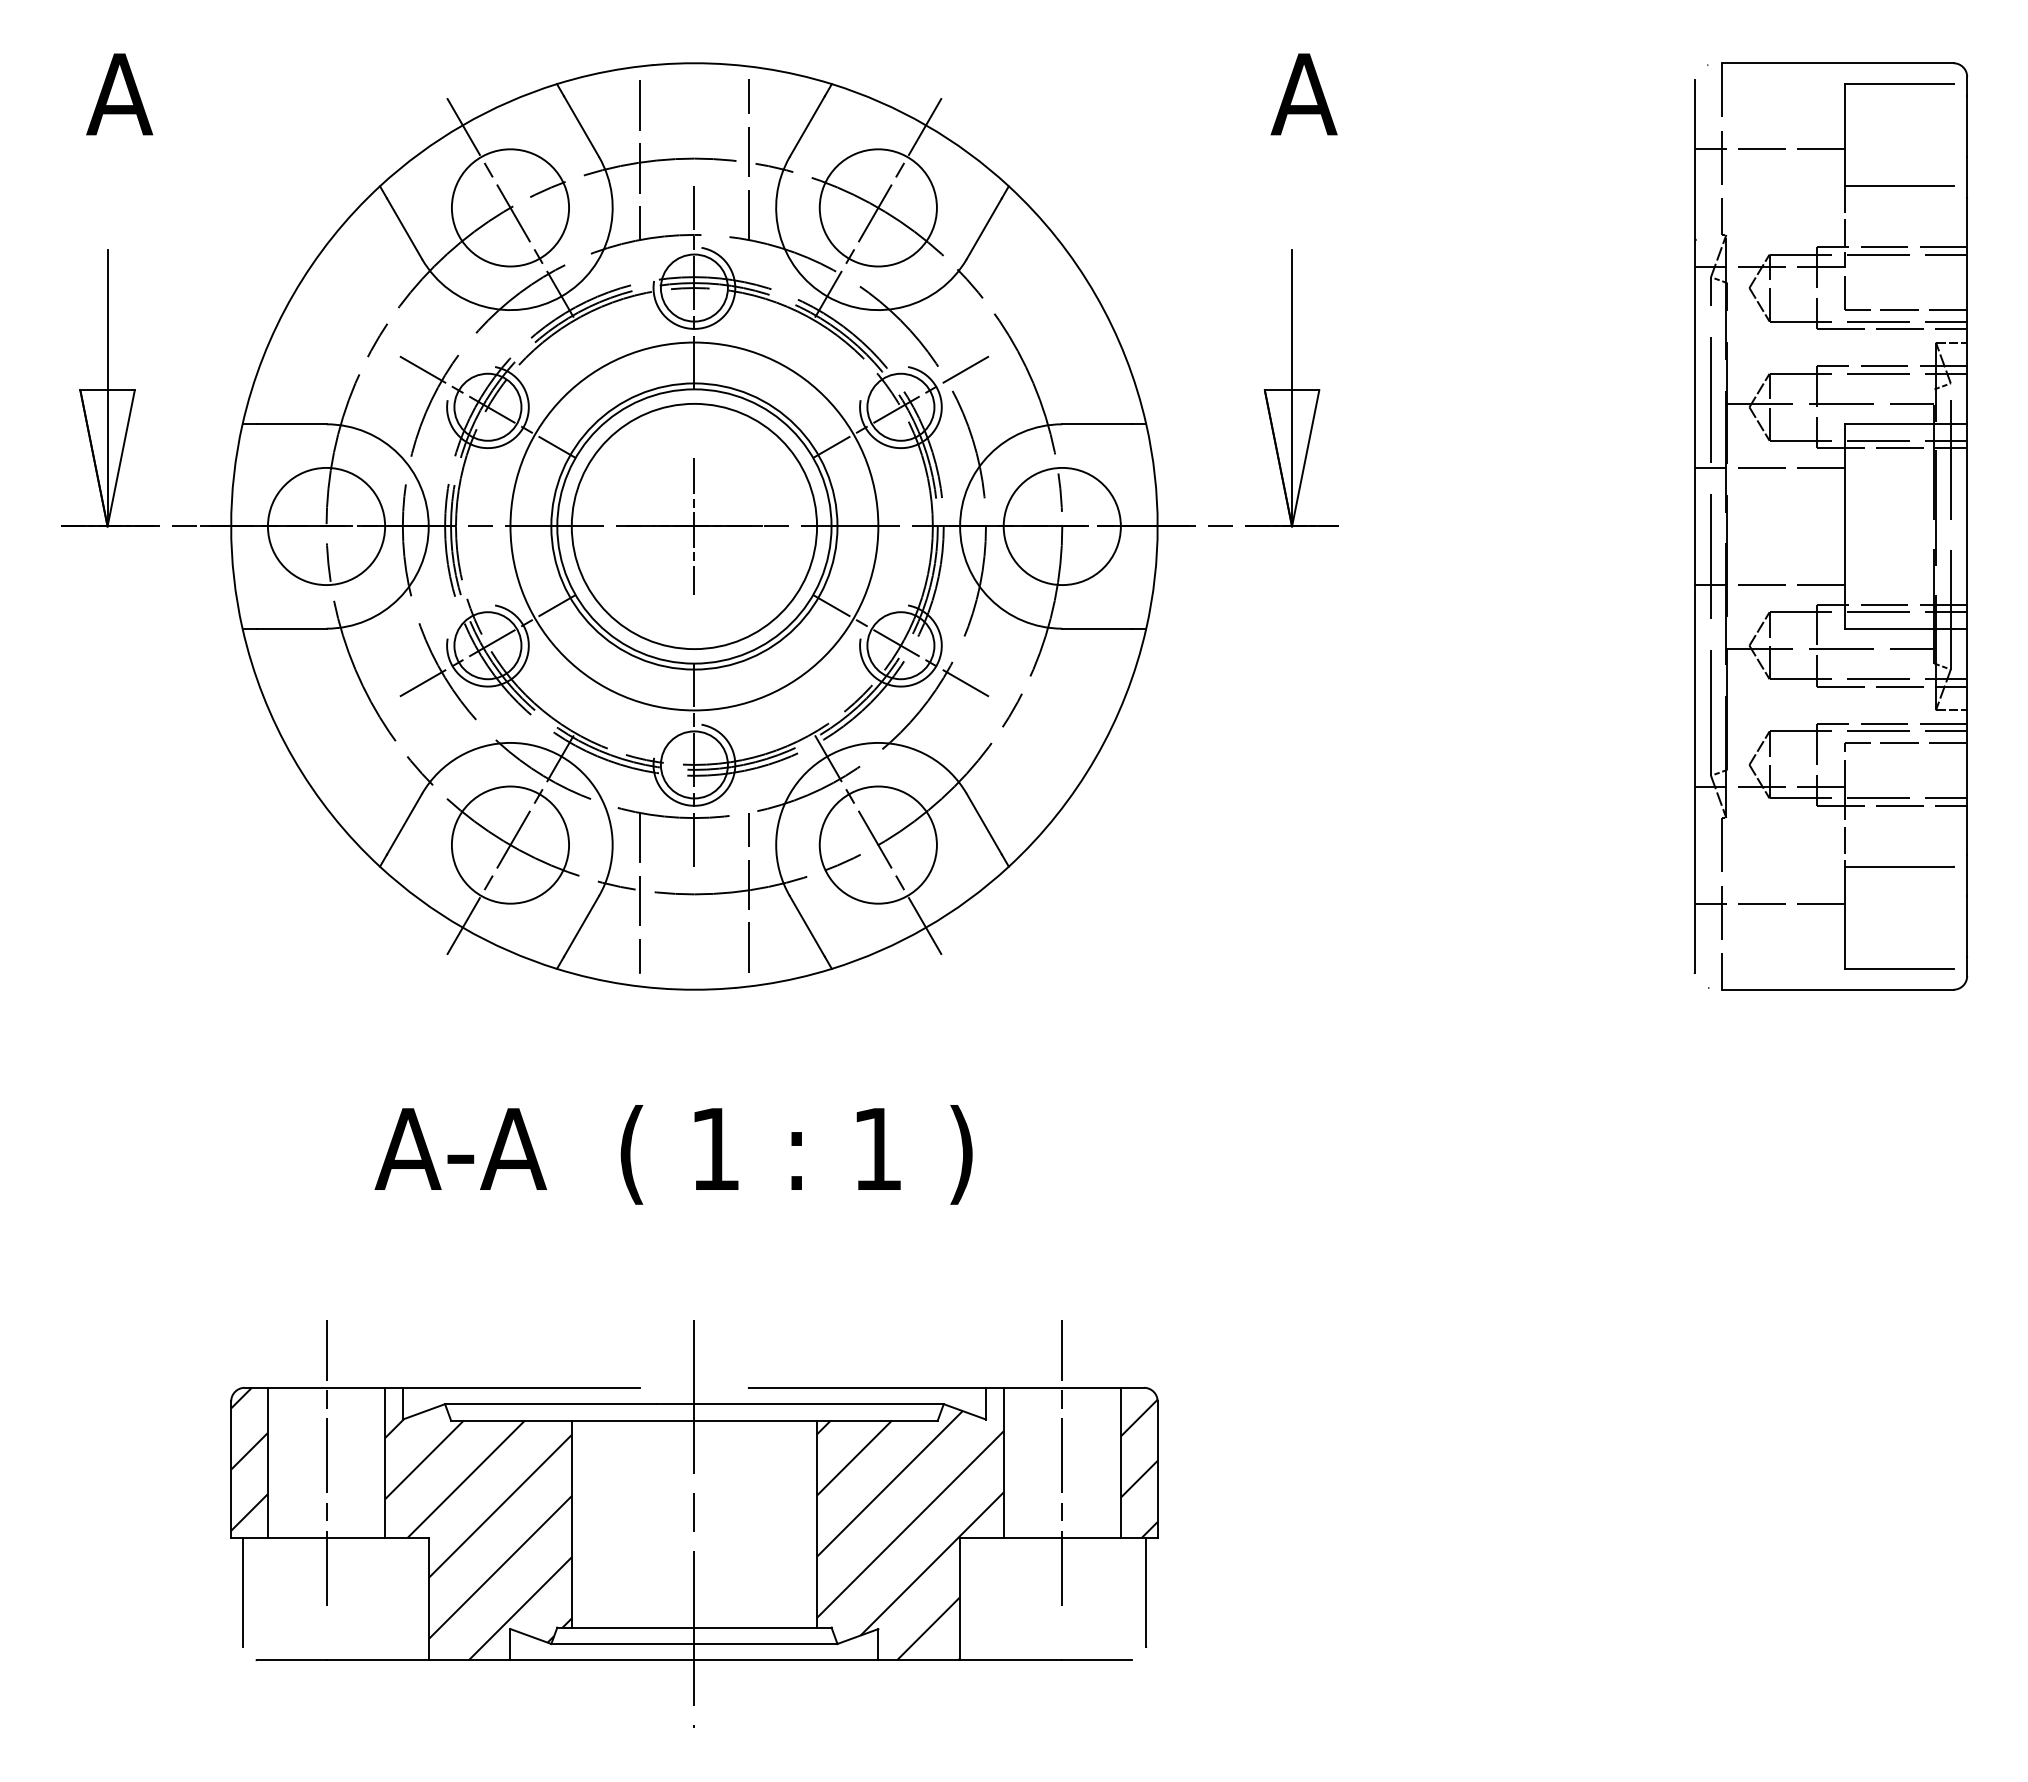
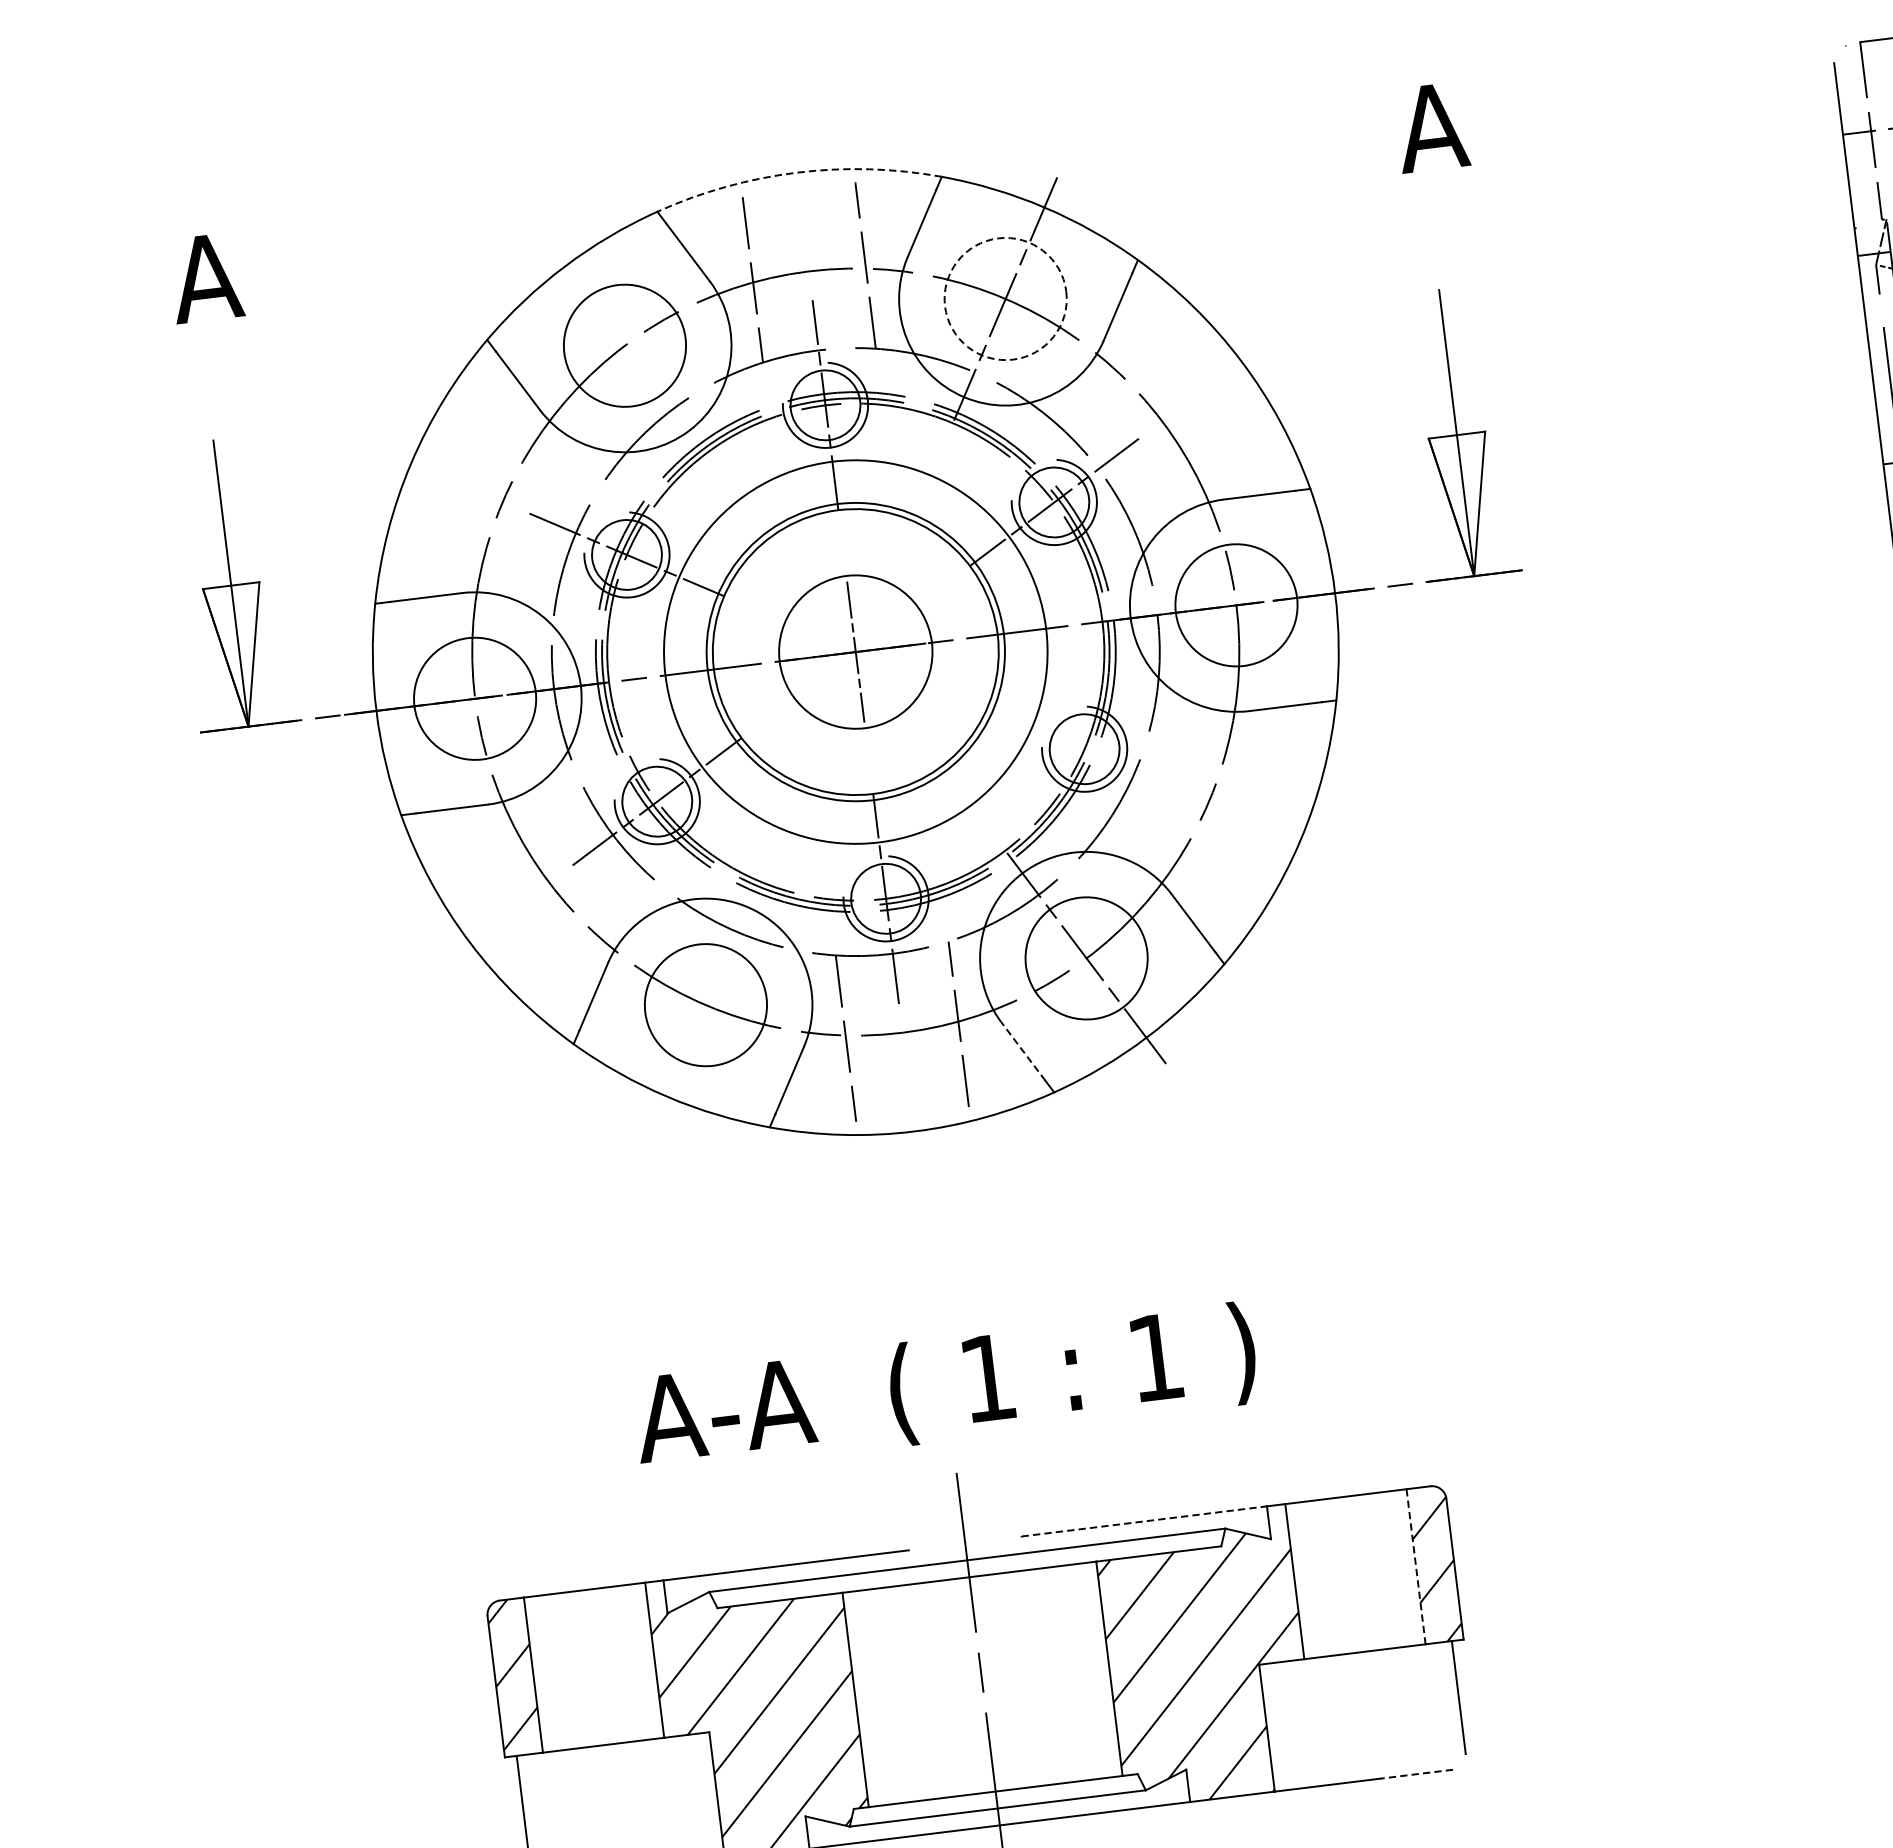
arc: (694, 63) -> (797, 172), solid -> dashed
line: (510, 207) -> (624, 345), removed
circle: (877, 207) -> (1004, 298), solid -> dashed
circle: (694, 526) -> (855, 652), size x0.6
line: (900, 645) -> (1084, 749), removed
line: (510, 844) -> (705, 1004), removed
line: (807, 926) -> (1023, 1051), solid -> dashed
text: (673, 1154) -> (945, 1389), moved
line: (867, 1387) -> (1144, 1521), solid -> dashed
line: (326, 1462) -> (593, 1667), removed
line: (1062, 1462) -> (1355, 1573), removed
line: (1120, 1462) -> (1415, 1566), solid -> dashed
line: (1096, 1660) -> (1415, 1774), solid -> dashed

